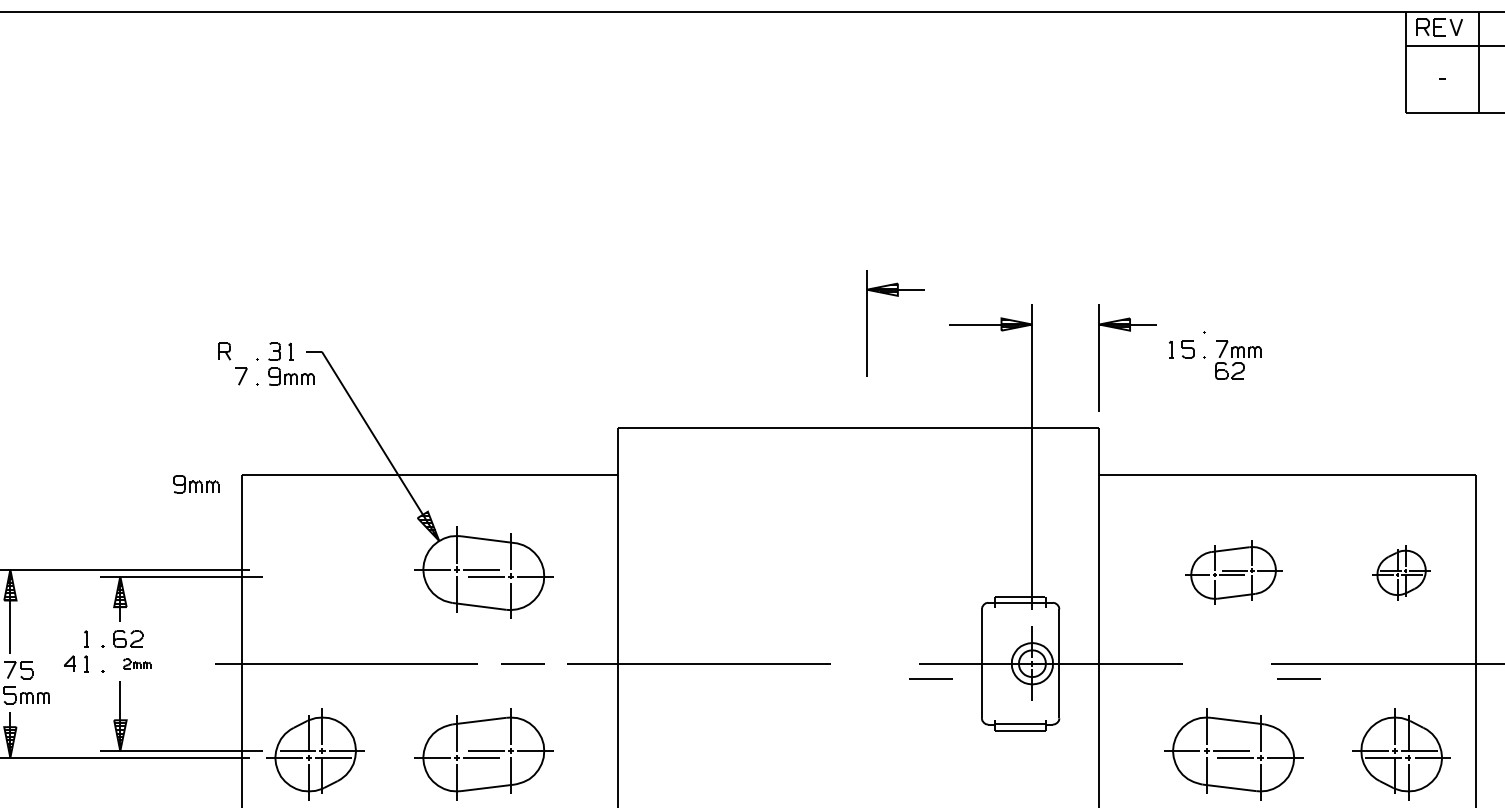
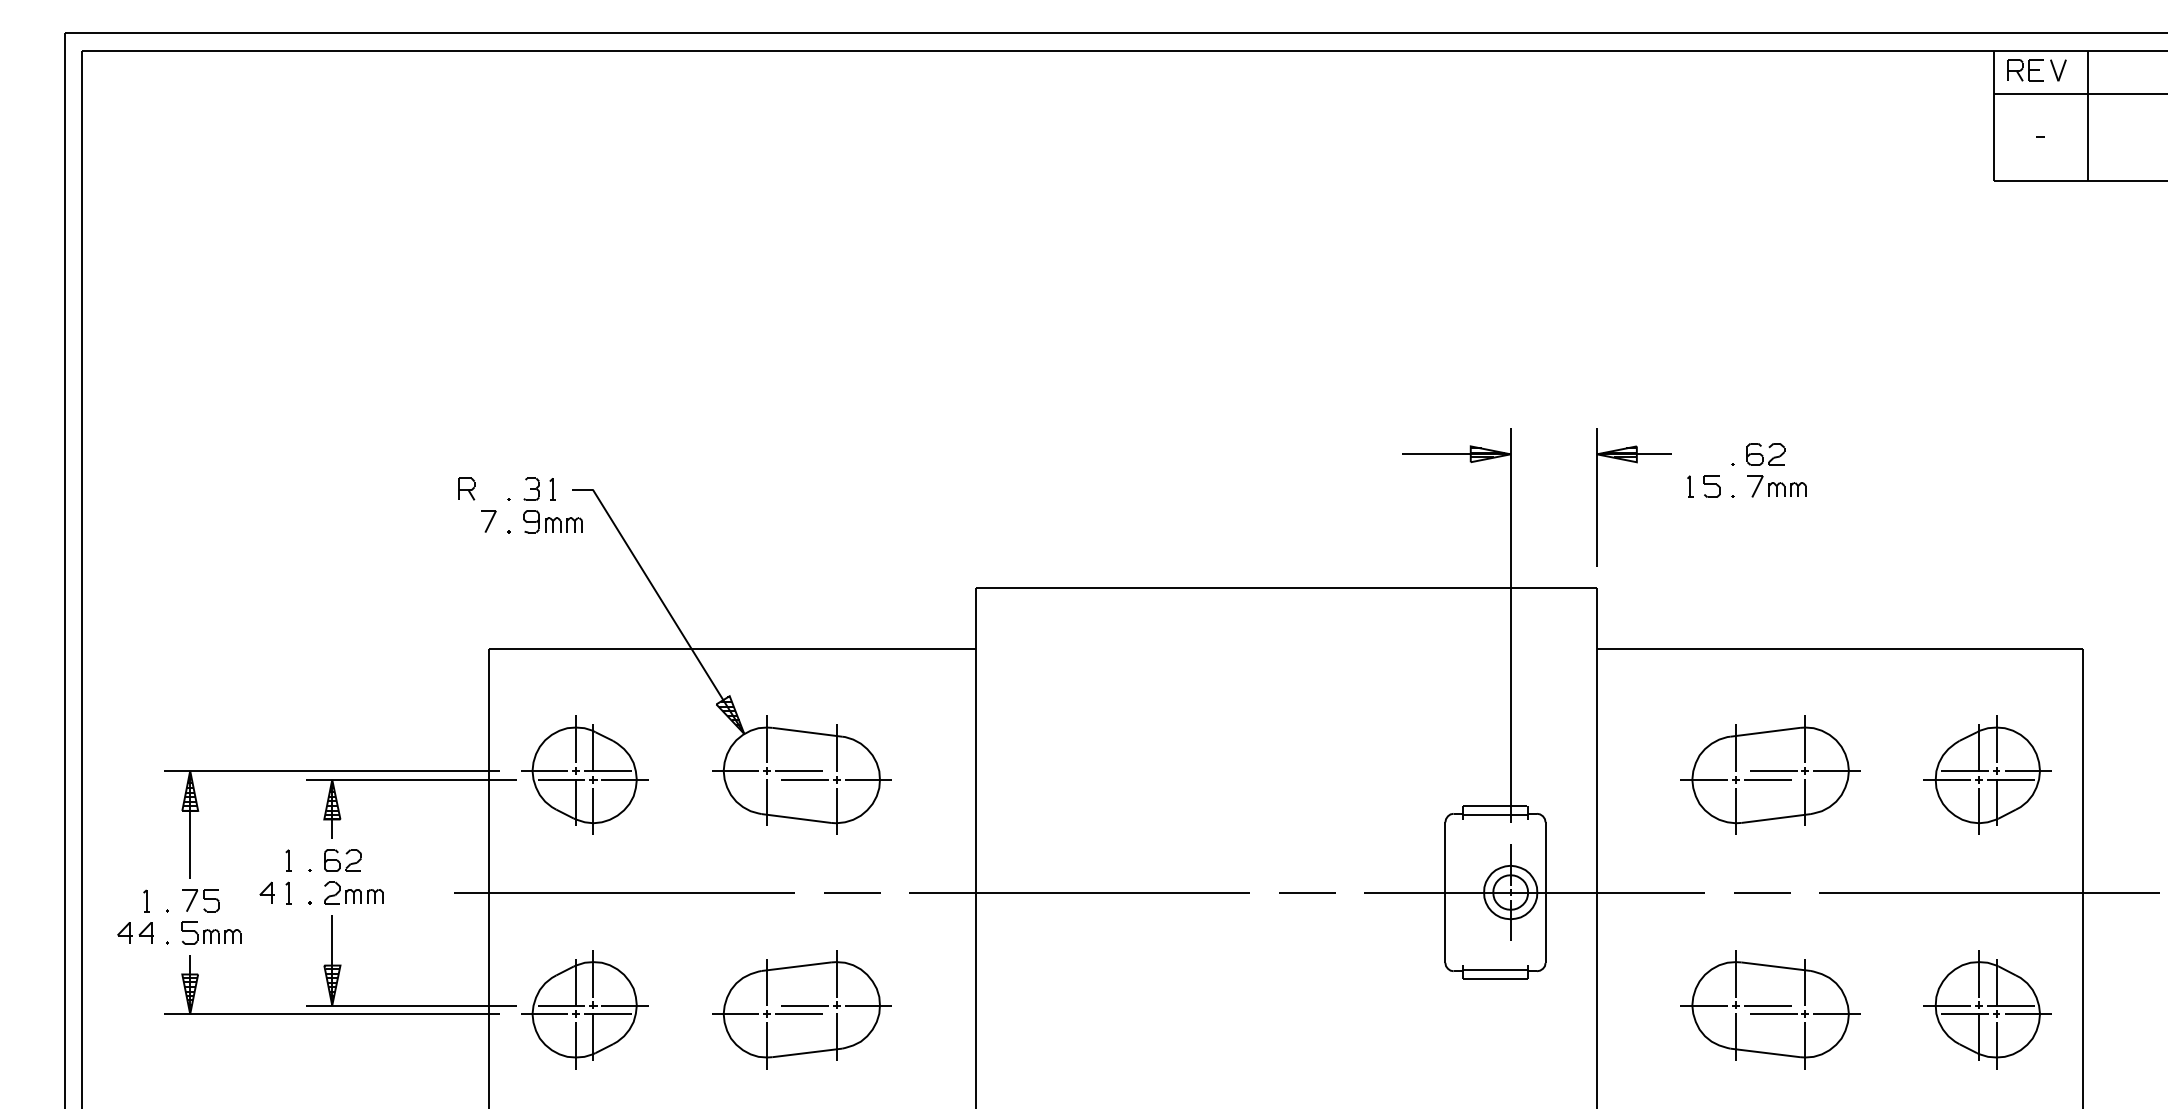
part: (897, 296) -> (1336, 418), removed
part: (1229, 371) -> (1765, 454), moved
part: (195, 484) -> (429, 660), removed
part: (315, 572) -> (584, 774), added
part: (1233, 572) -> (1770, 774), size x1.43
part: (1401, 572) -> (1987, 774), size x1.67
part: (136, 663) -> (353, 892), size x1.67
line: (930, 678) -> (1307, 892), moved
line: (1298, 678) -> (1762, 892), moved

